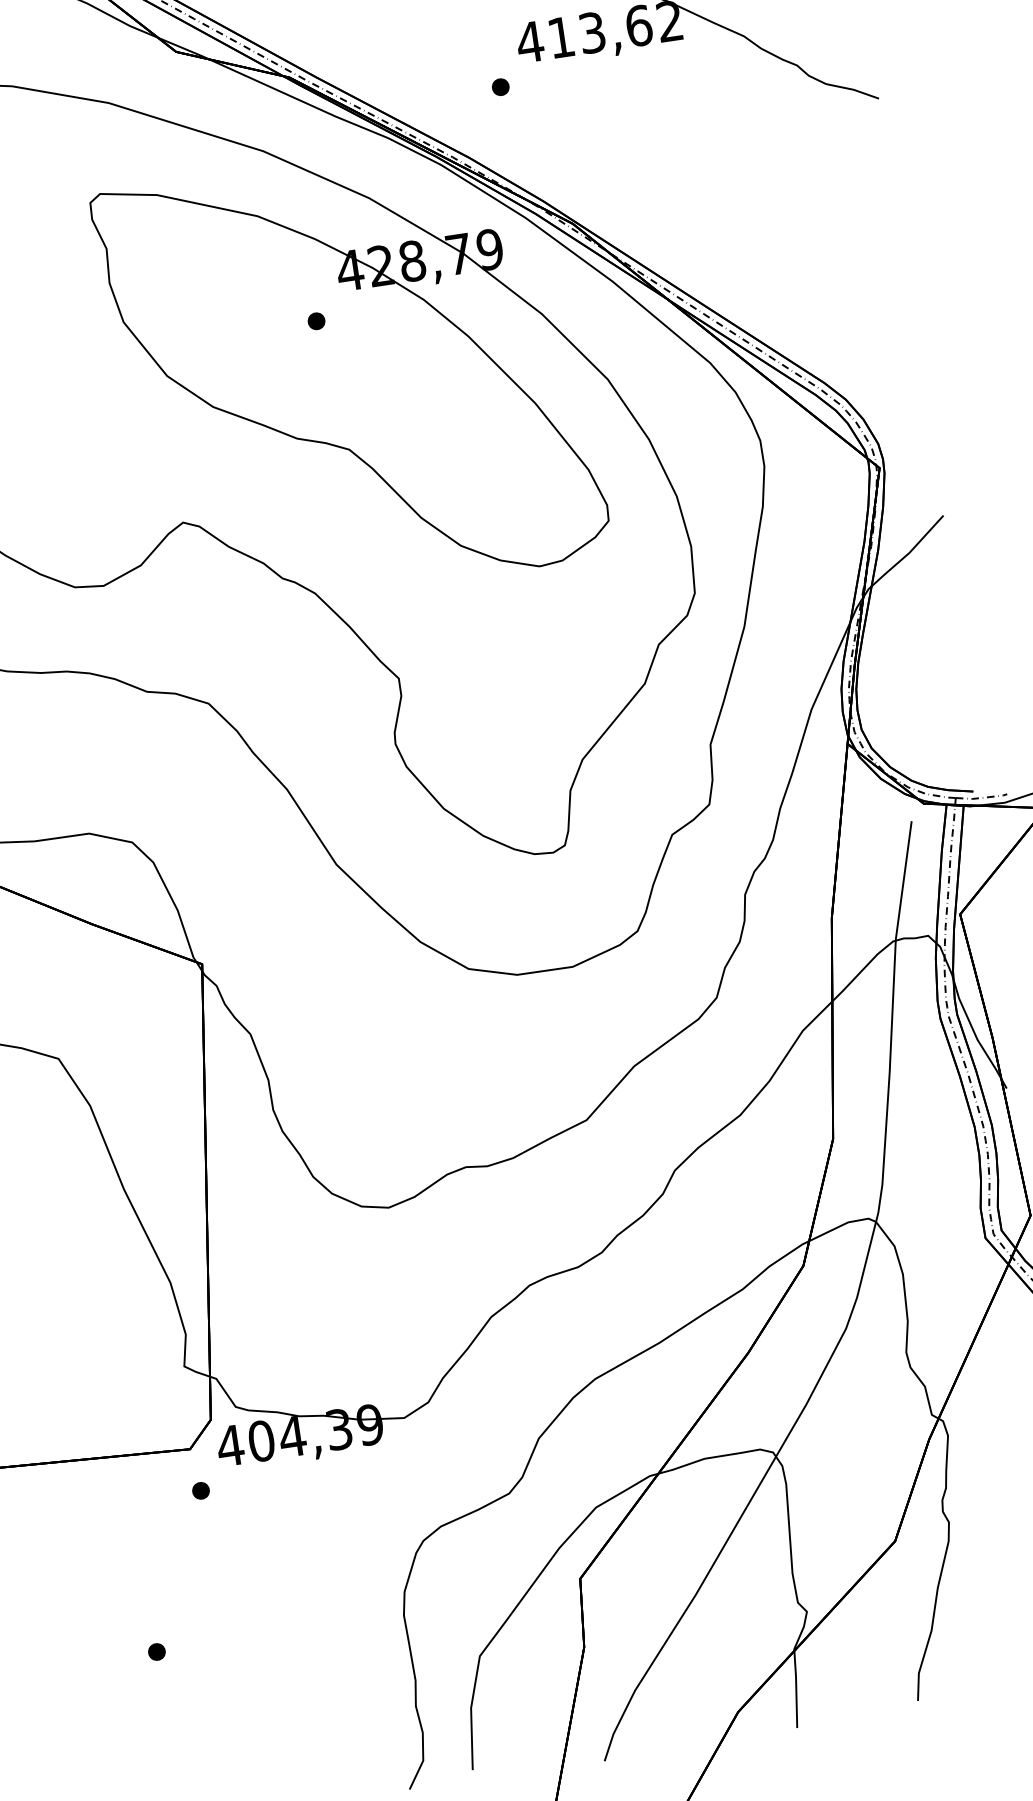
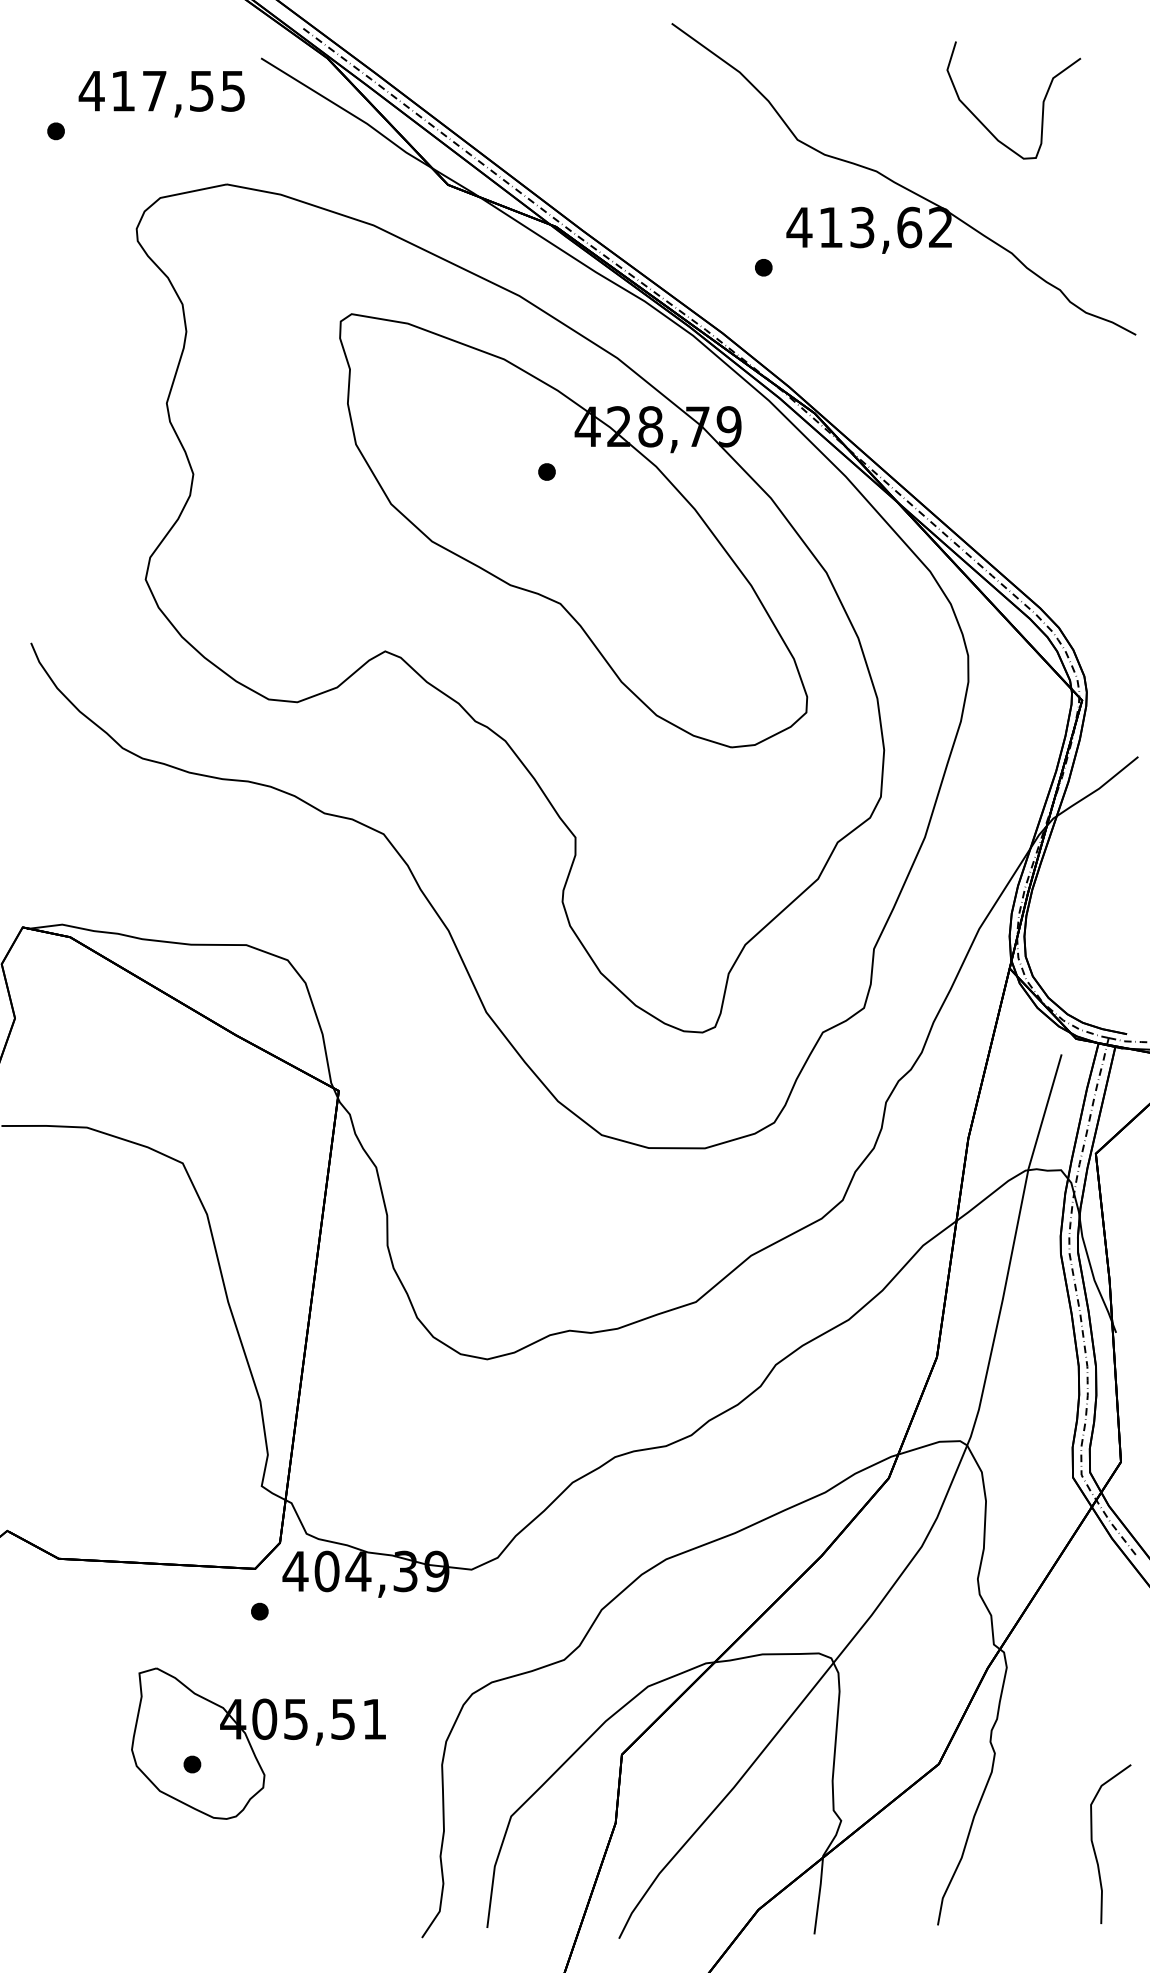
part: (219, 1621) -> (258, 1743), added

